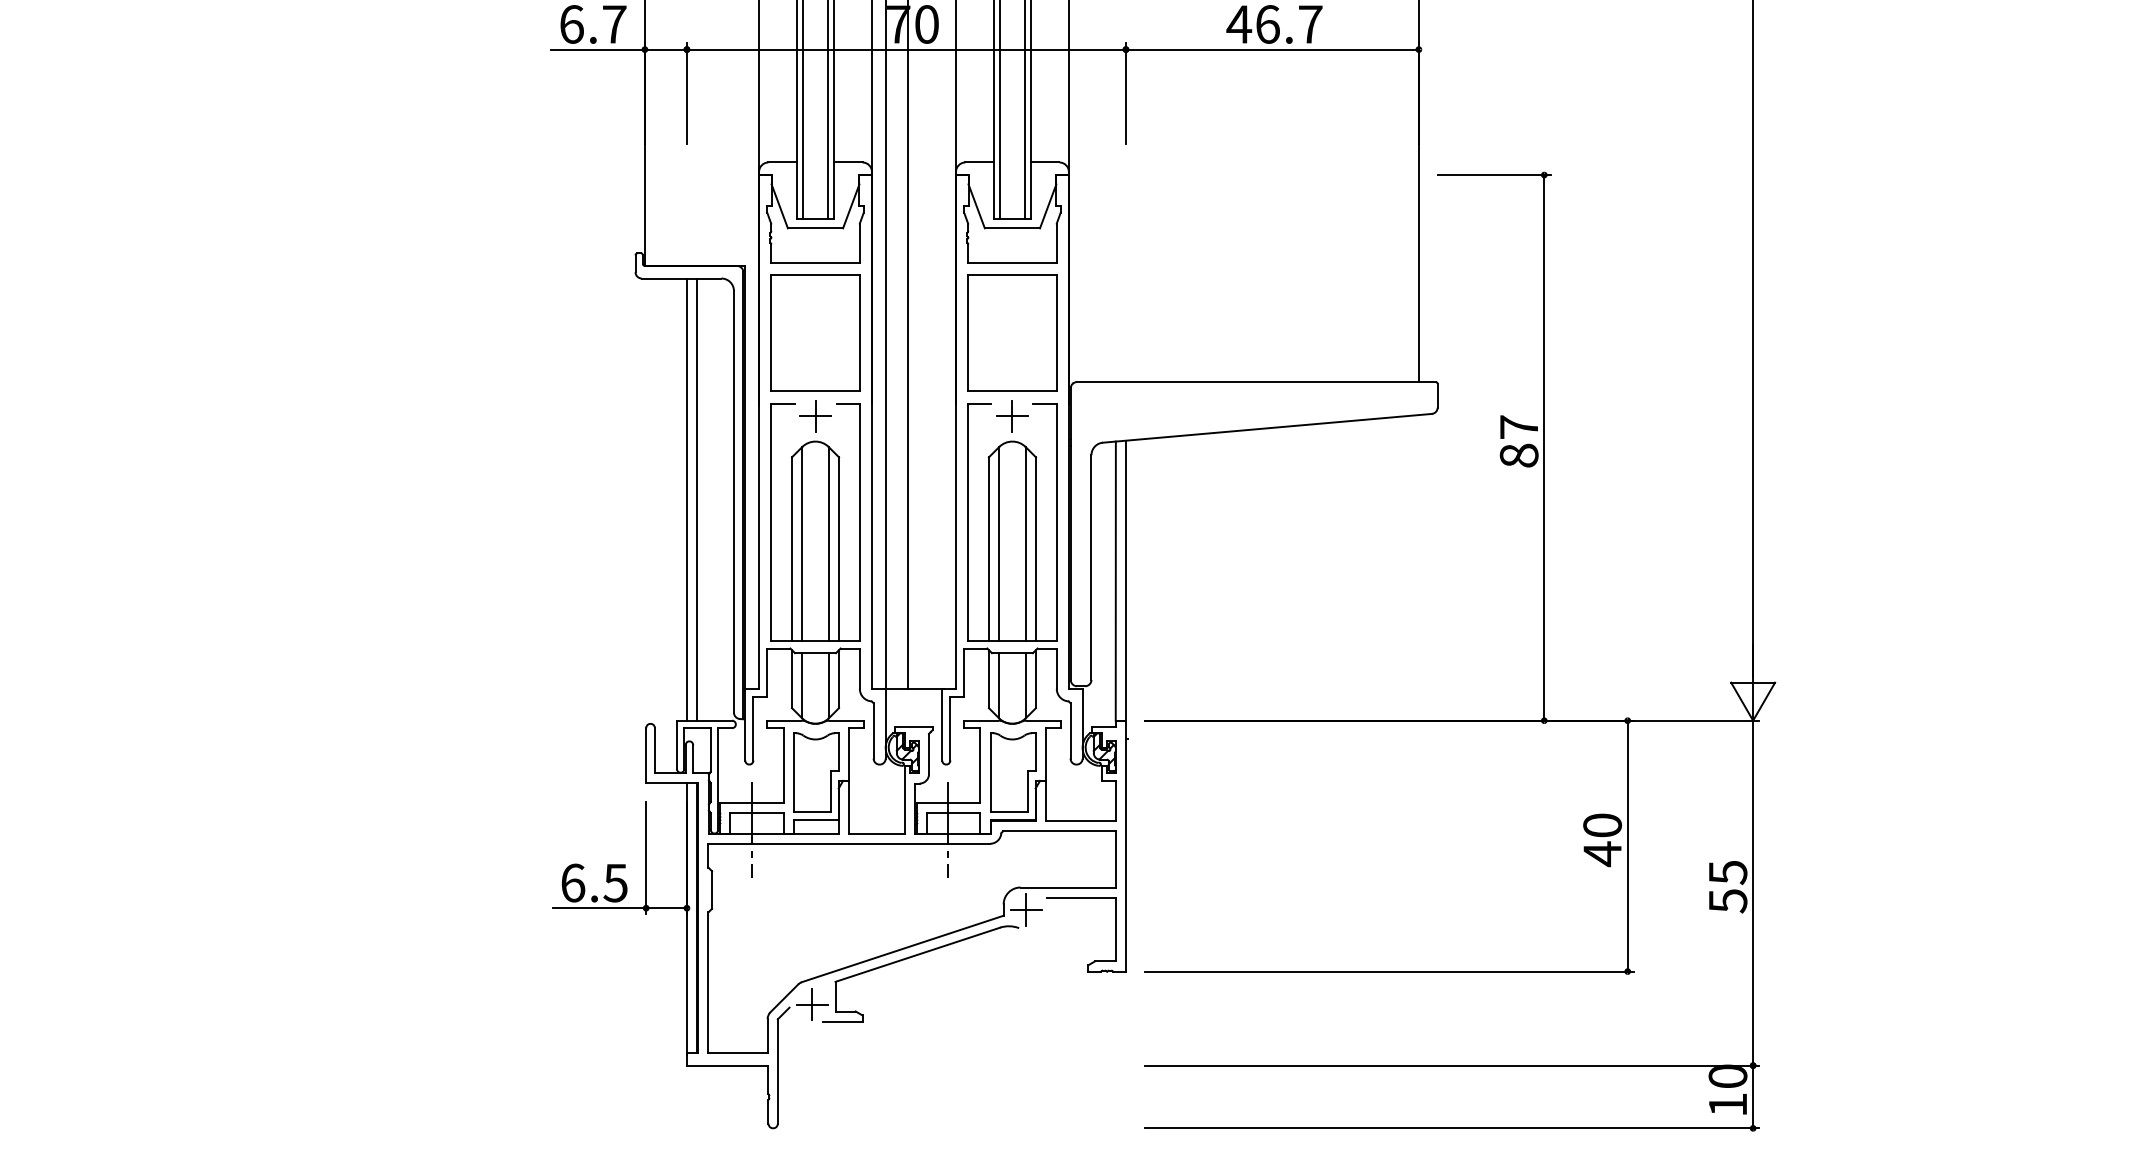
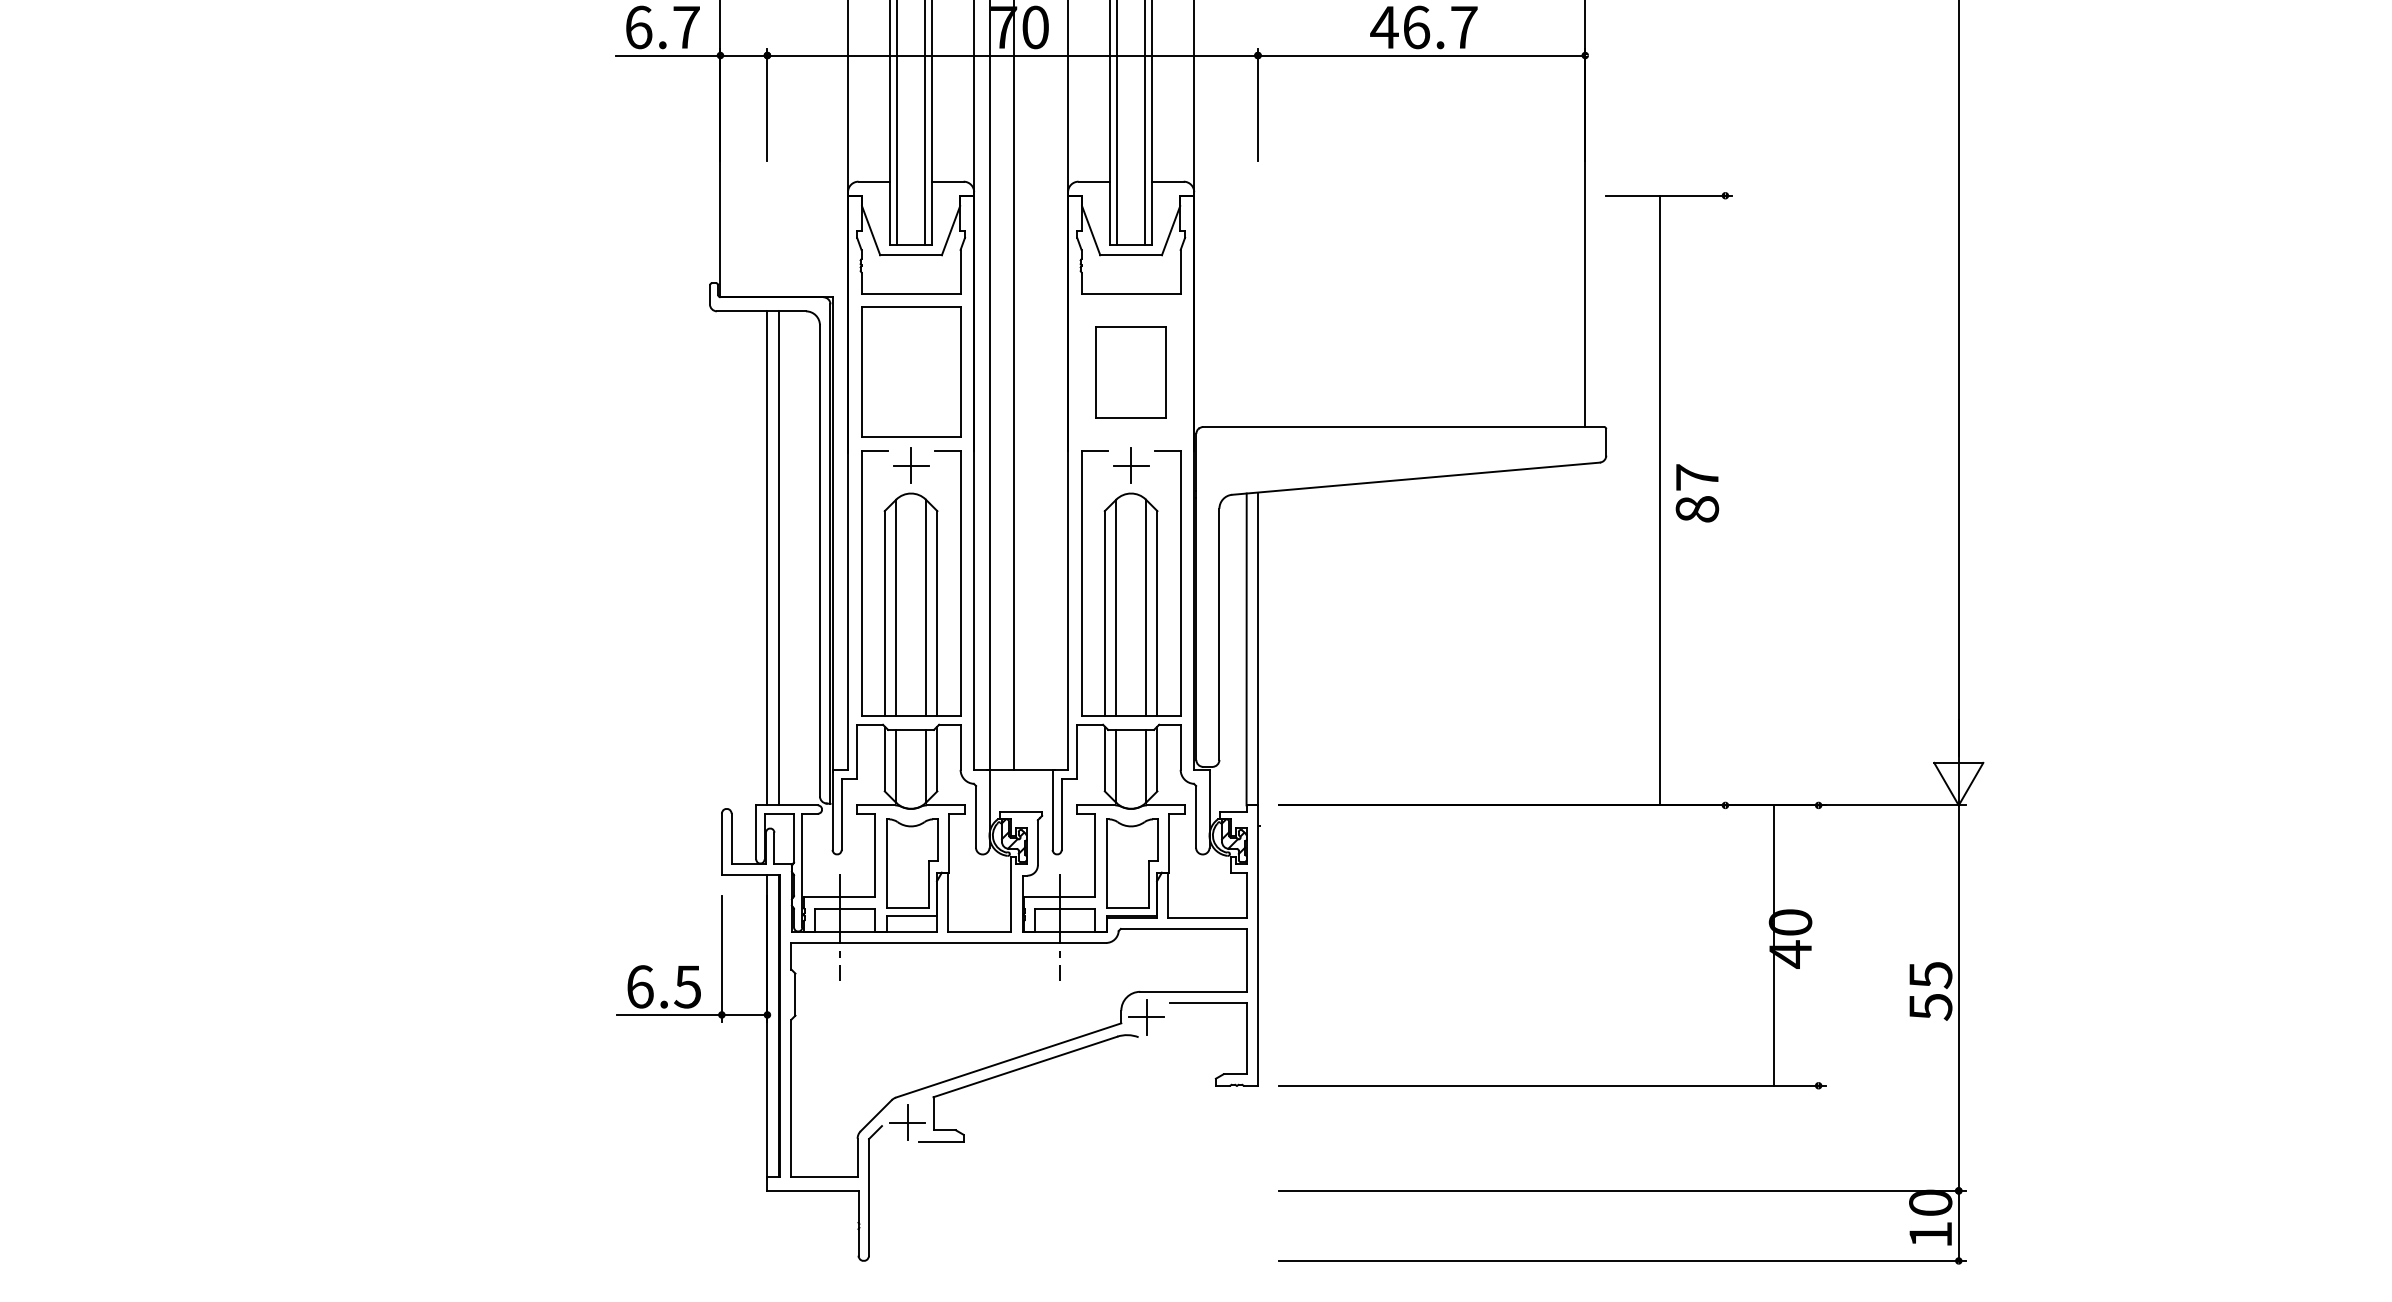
part: (1012, 332) -> (1131, 371), size x0.7
line: (1544, 447) -> (1659, 500), moved
line: (1627, 845) -> (1773, 944), moved

